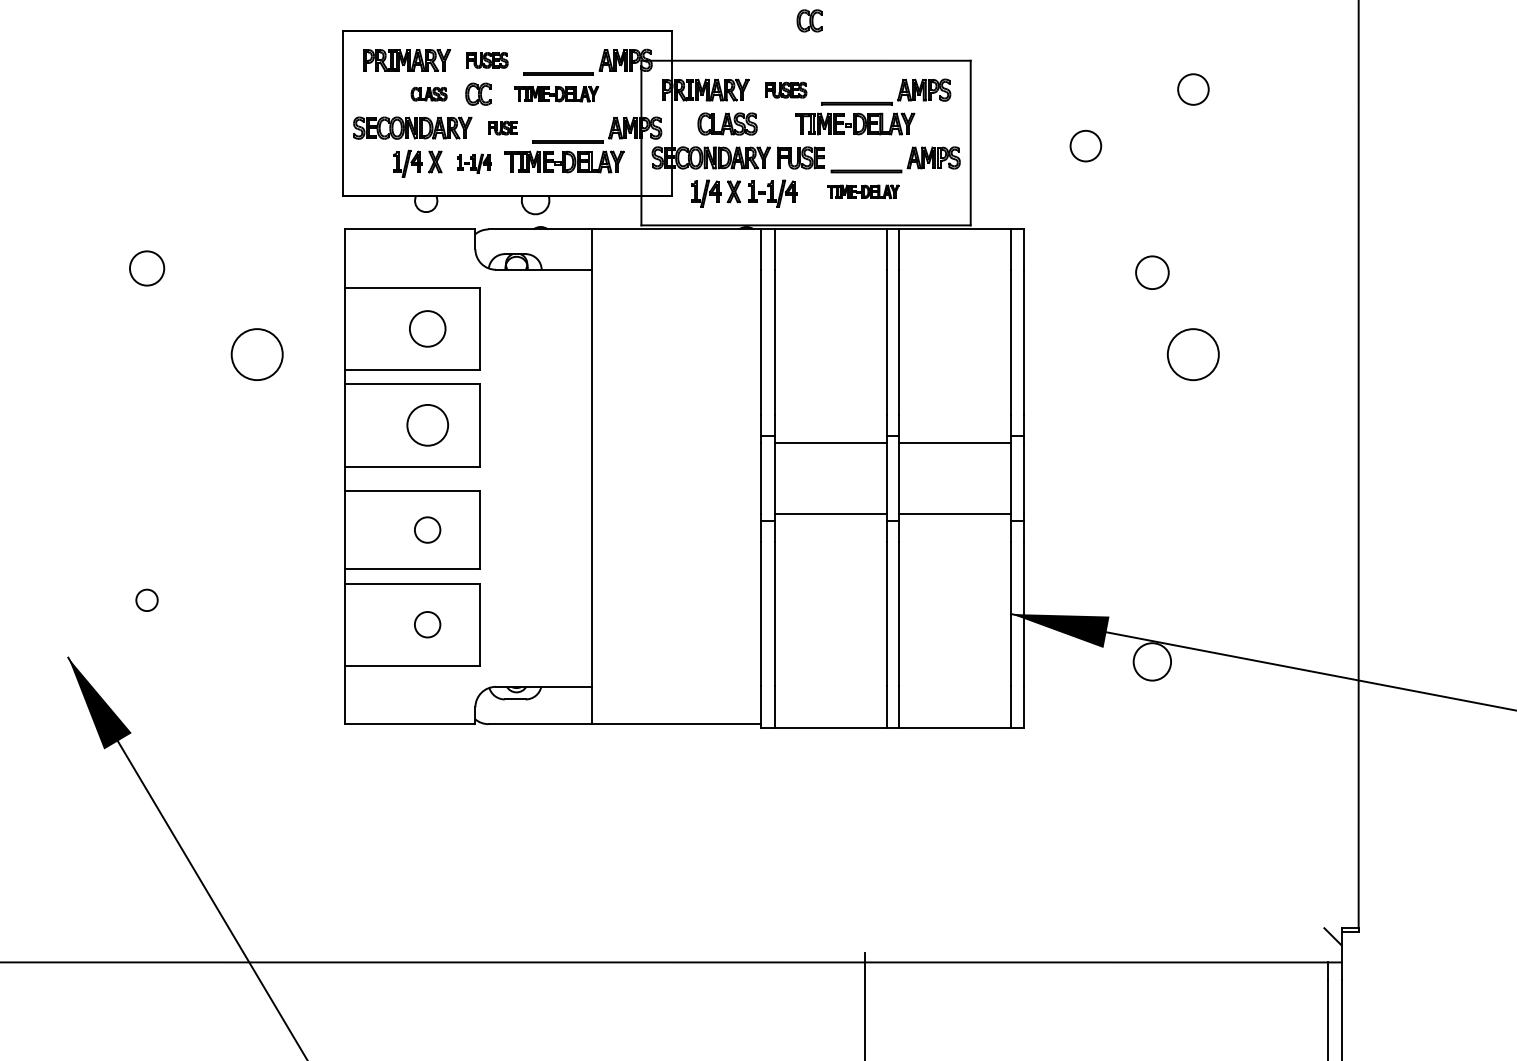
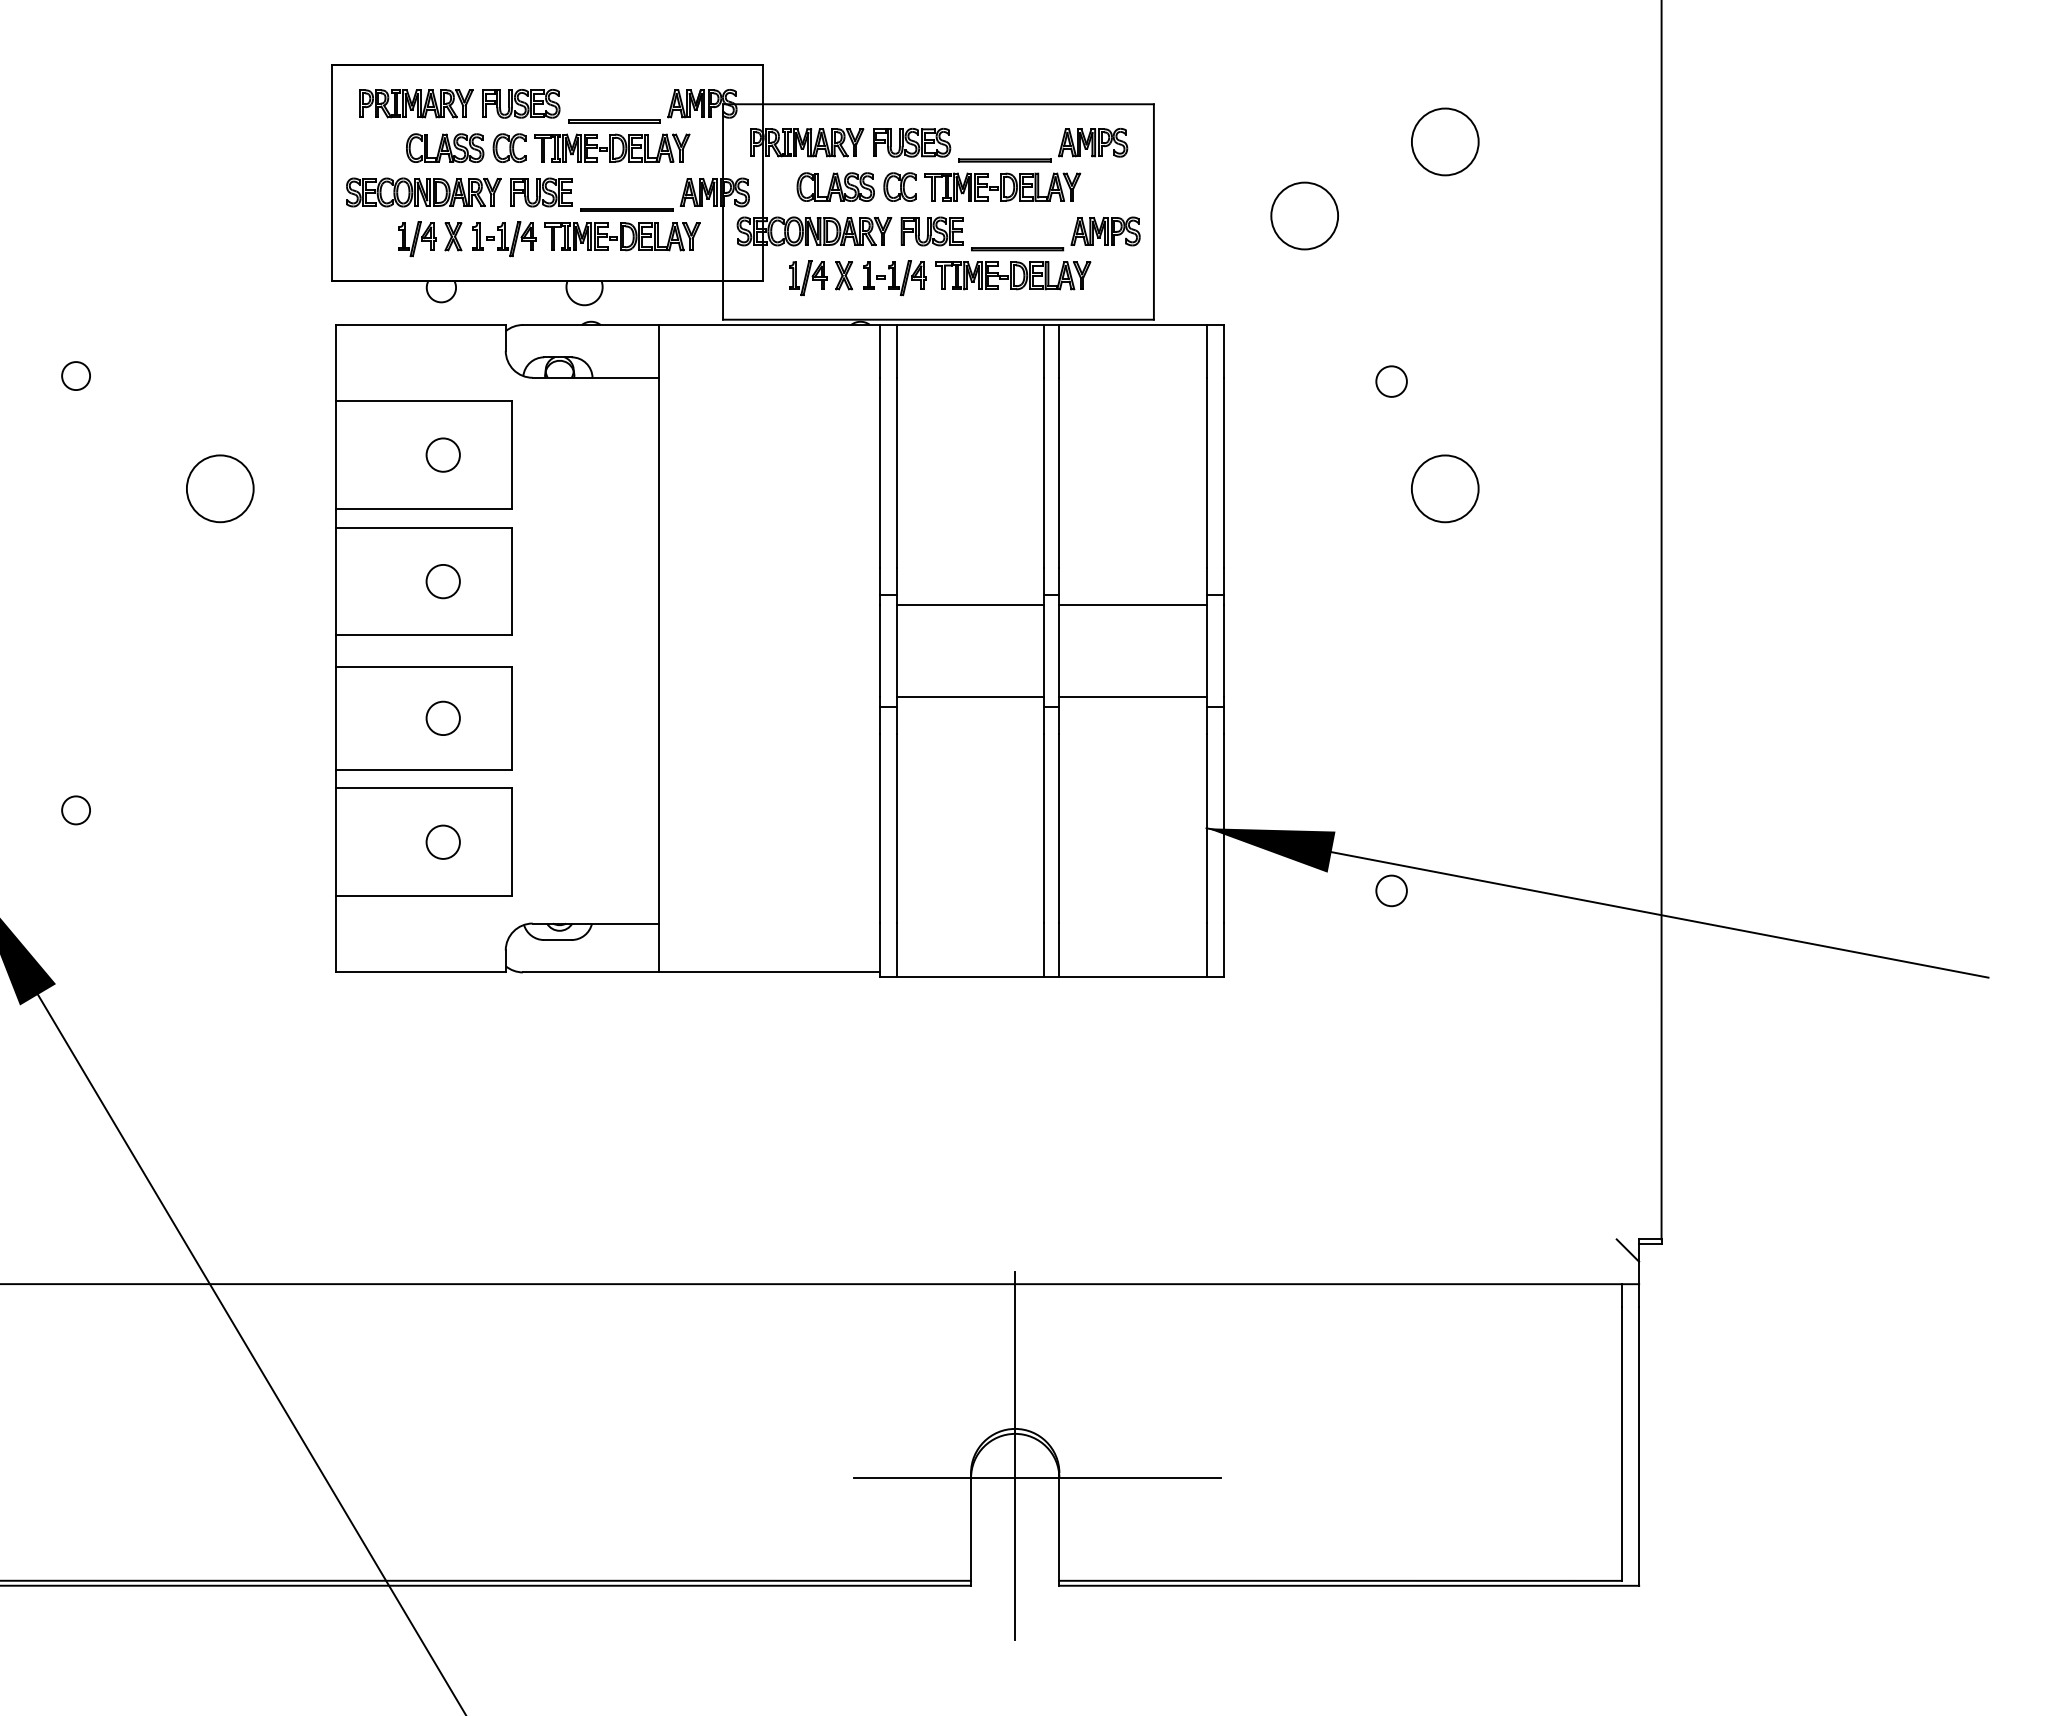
part: (809, 20) -> (899, 186), moved
part: (487, 60) -> (521, 103), size x1.43
part: (786, 89) -> (912, 142), size x1.43
circle: (1193, 89) -> (1445, 141), size x1.67
part: (429, 93) -> (445, 147), size x1.67
part: (556, 93) -> (612, 147), size x1.43
part: (502, 128) -> (541, 192), size x1.67
circle: (1085, 145) -> (1304, 215), size x1.67
part: (474, 164) -> (504, 239), size x1.43
part: (863, 191) -> (1013, 275), size x1.67
circle: (146, 268) -> (75, 375), size x0.62
circle: (1152, 272) -> (1391, 381), size x0.71
circle: (427, 328) -> (442, 454), size x0.71
circle: (427, 425) -> (442, 581), size x0.62
circle: (1152, 661) -> (1391, 890), size x0.62

